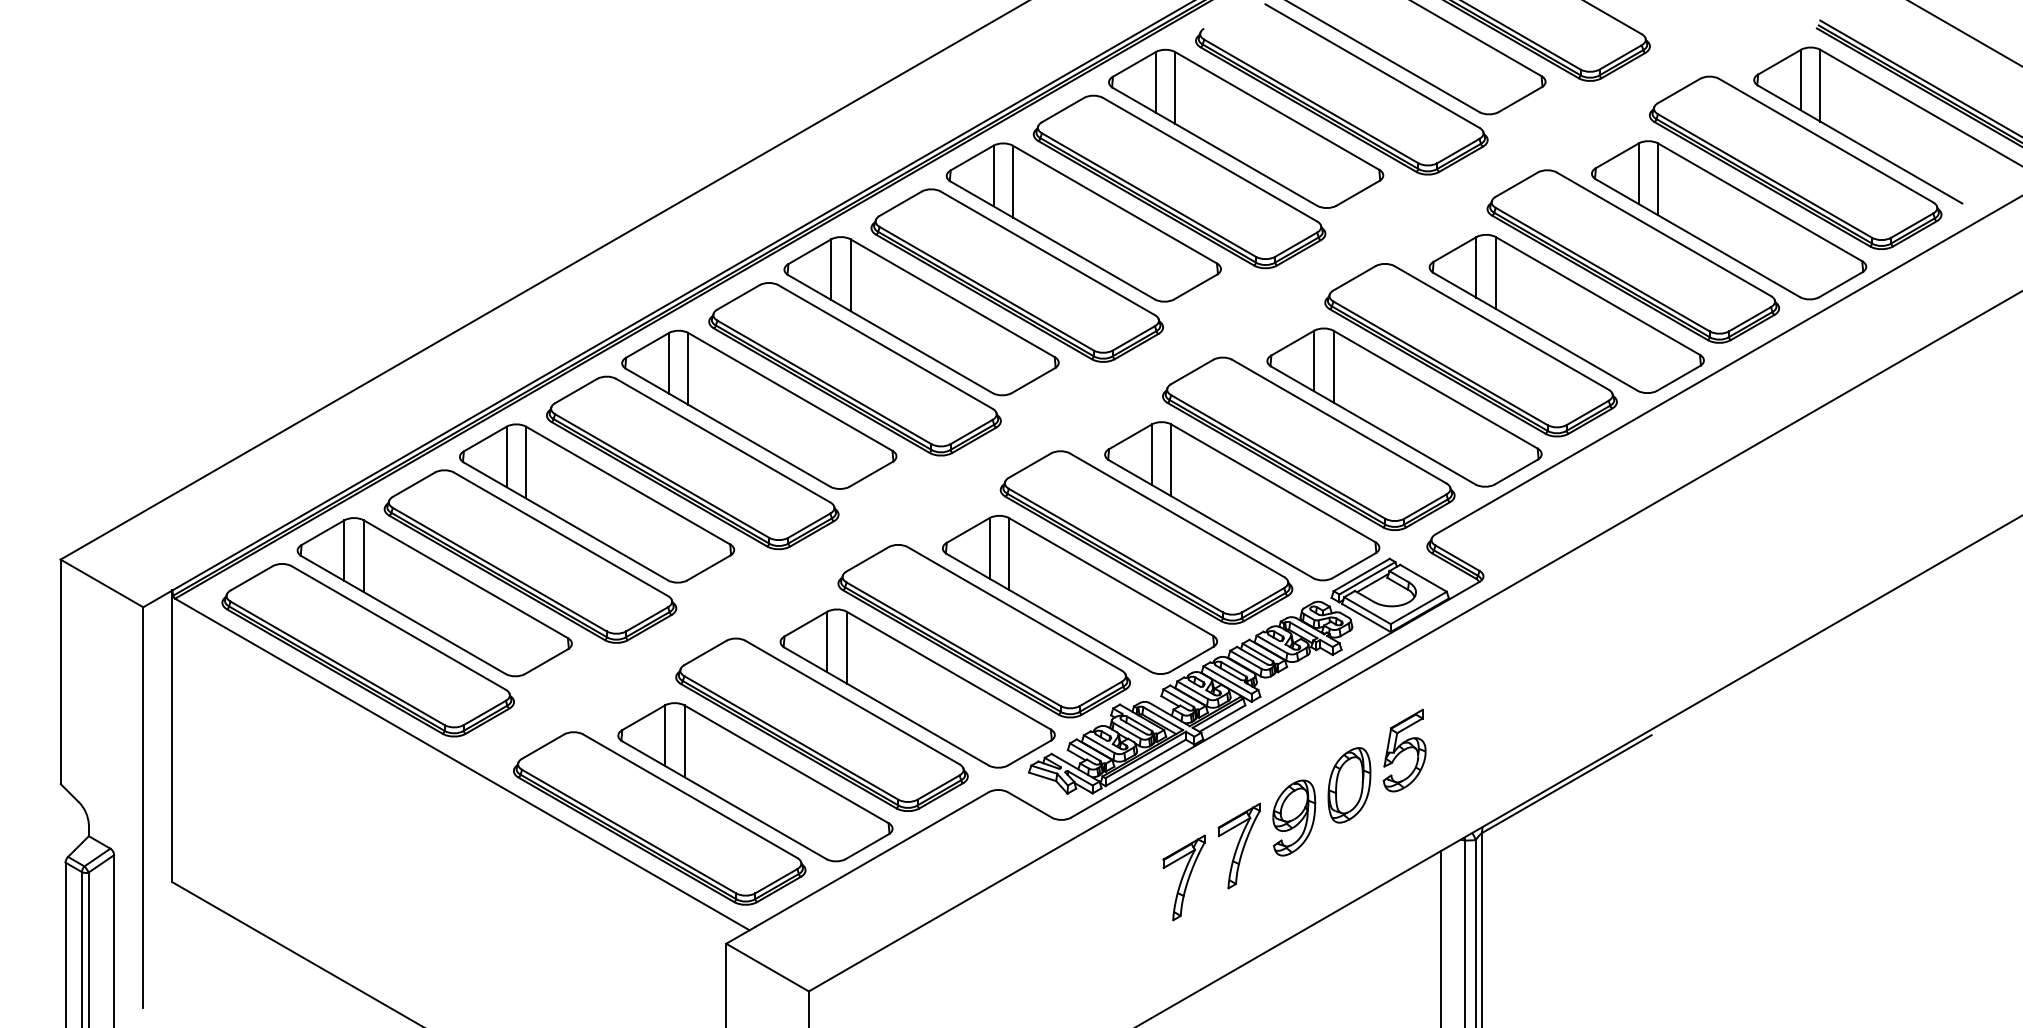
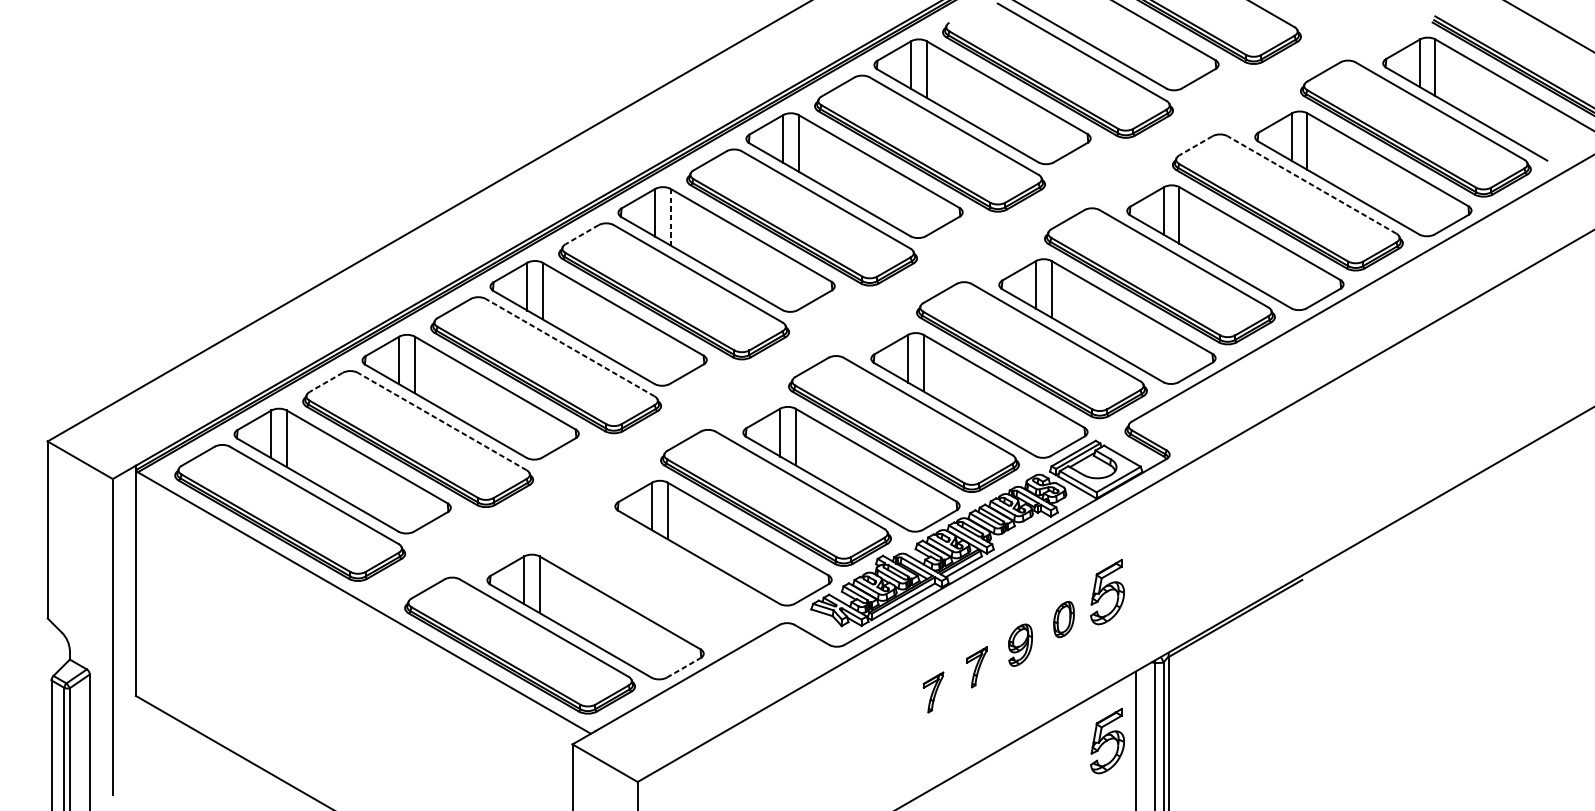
line: (1516, 184) -> (1195, 145), solid -> dashed
line: (1663, 234) -> (1311, 185), solid -> dashed
line: (850, 275) -> (670, 217), solid -> dashed
line: (738, 297) -> (582, 234), solid -> dashed
line: (723, 440) -> (570, 347), solid -> dashed
line: (413, 484) -> (325, 382), solid -> dashed
line: (561, 534) -> (442, 421), solid -> dashed
part: (821, 724) -> (647, 571), removed
part: (1349, 785) -> (1064, 619), size x0.6
part: (1294, 817) -> (1020, 644), size x0.7
part: (1238, 845) -> (976, 666), size x0.6
line: (867, 846) -> (683, 667), solid -> dashed
part: (1183, 877) -> (933, 692), size x0.6
part: (1404, 939) -> (1107, 741), added

